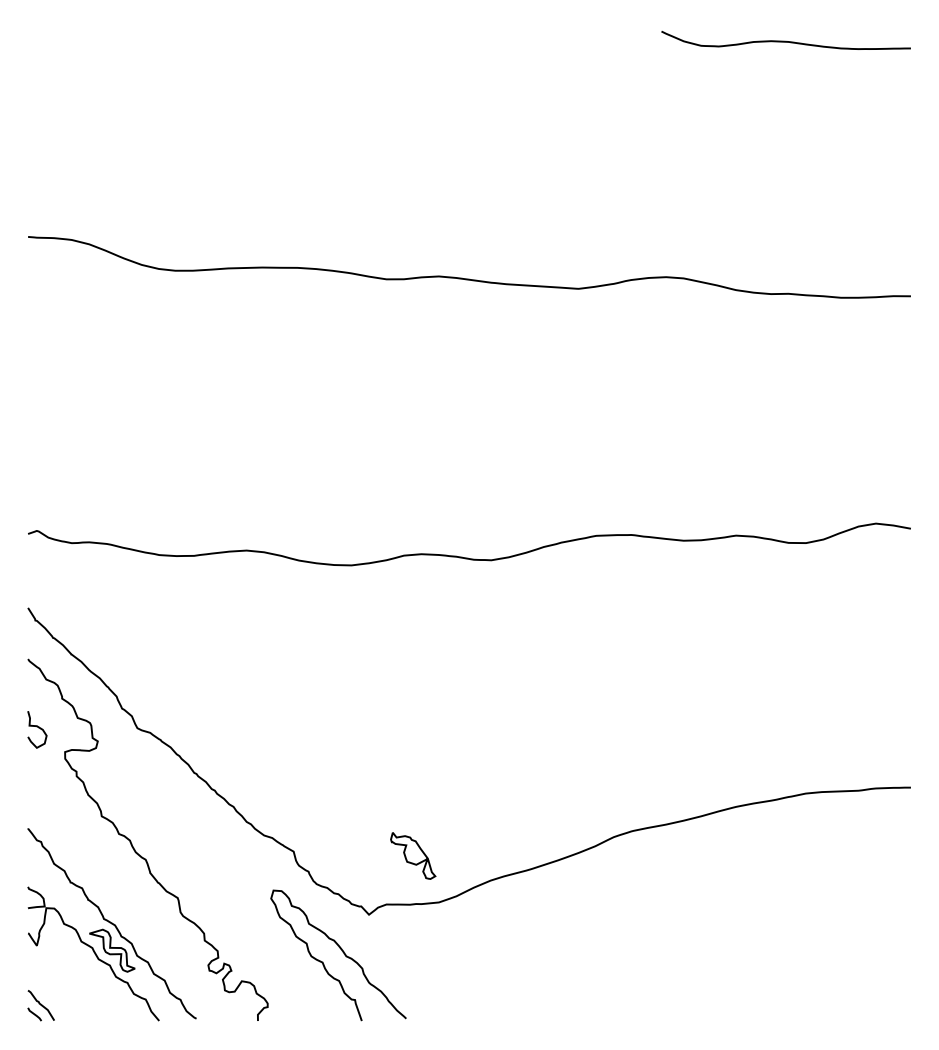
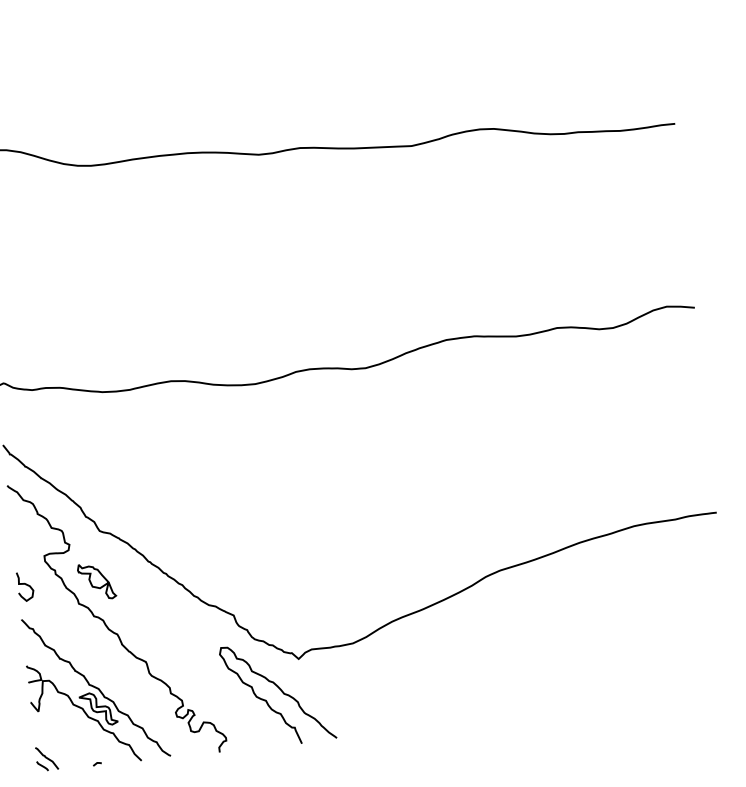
curve: (38, 728) -> (26, 585), moved
part: (413, 855) -> (97, 581), moved
line: (103, 1018) -> (97, 763), added

